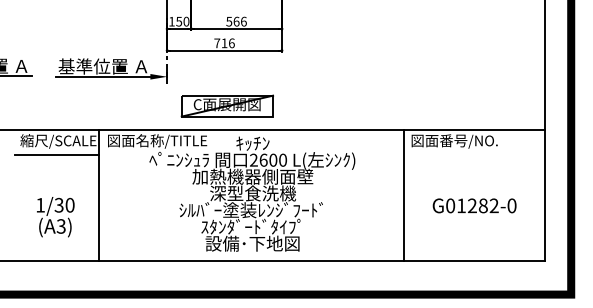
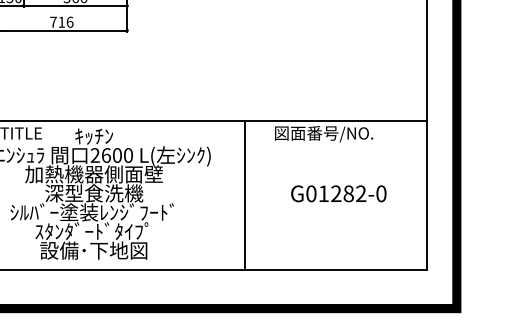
part: (226, 105) -> (64, 93), removed
line: (404, 194) -> (245, 194), moved
text: (474, 205) -> (338, 193), moved

